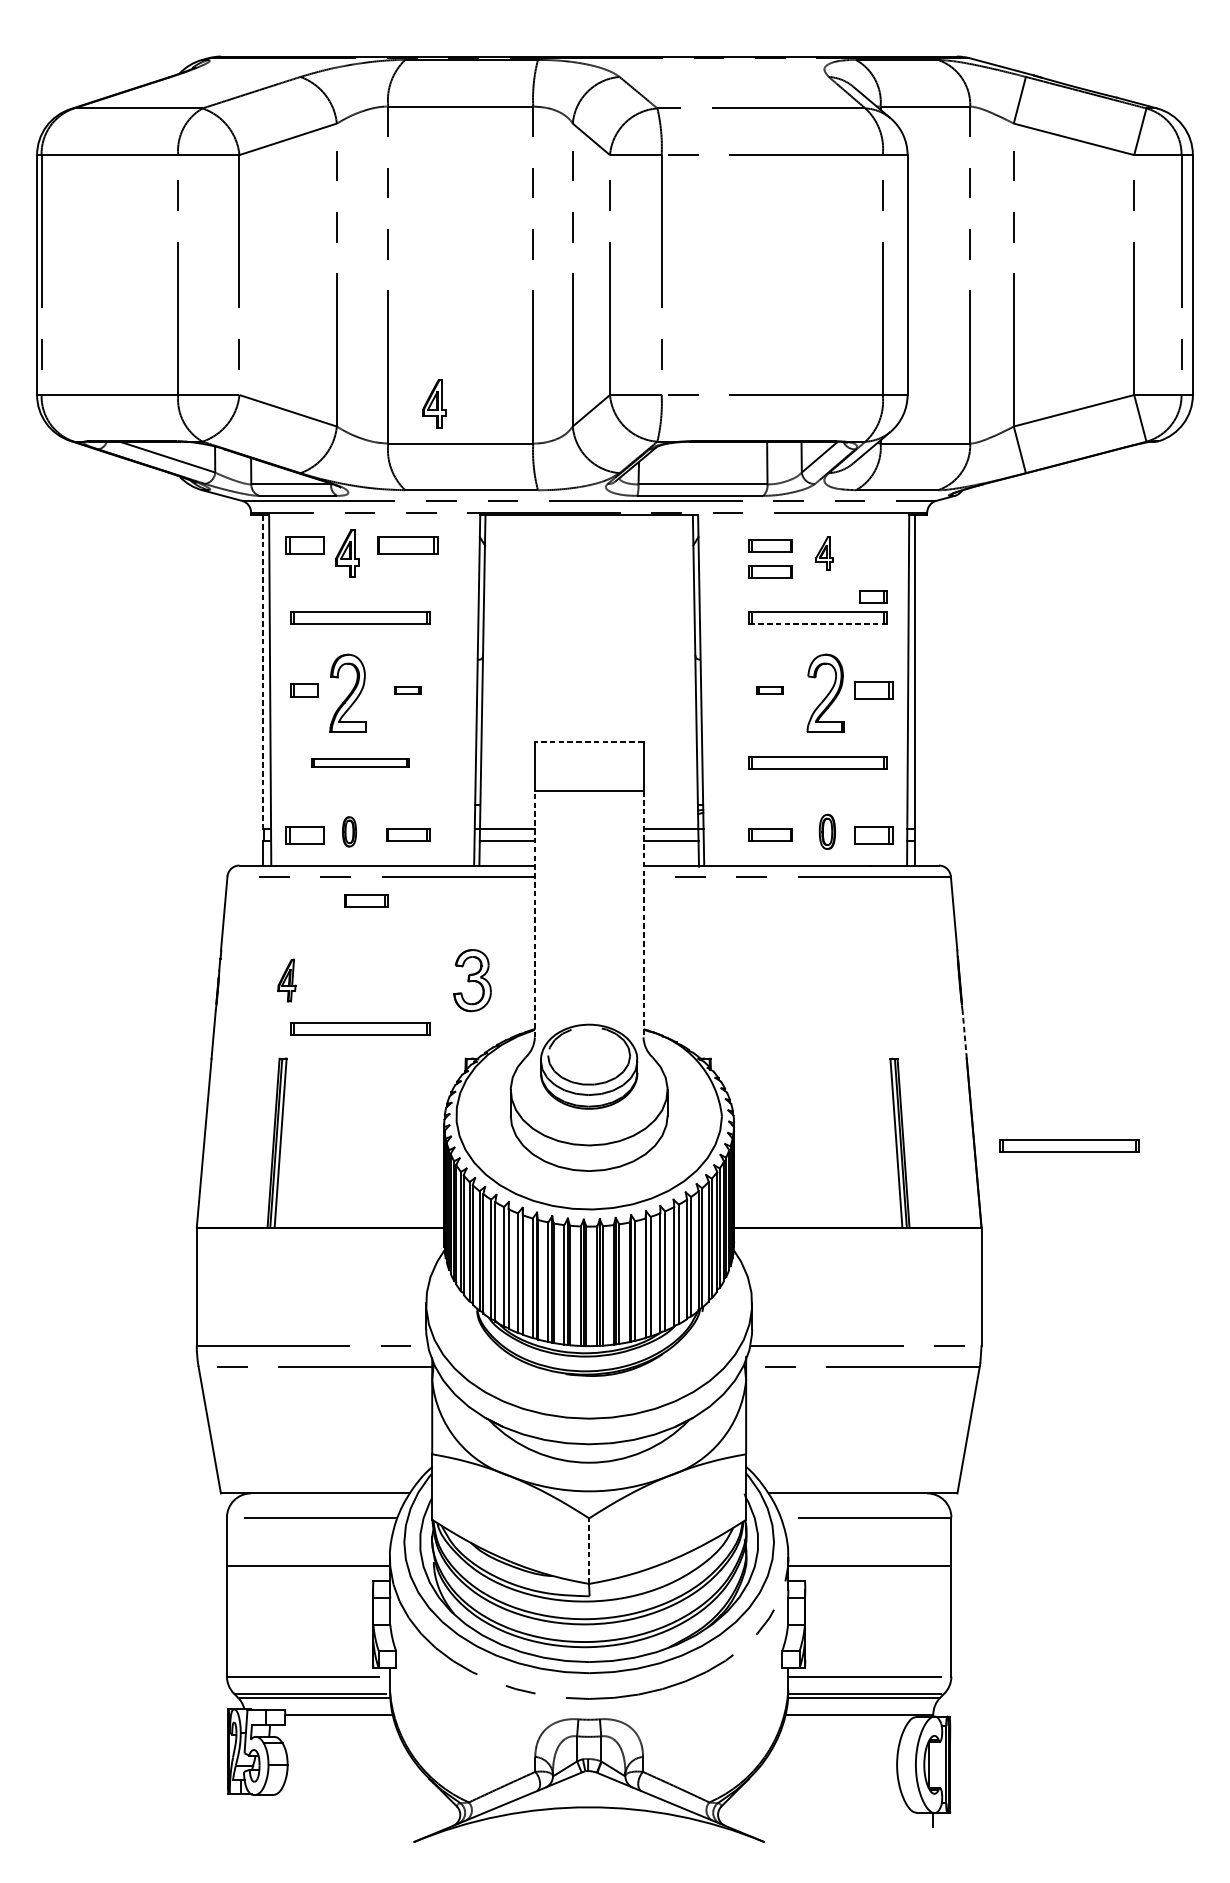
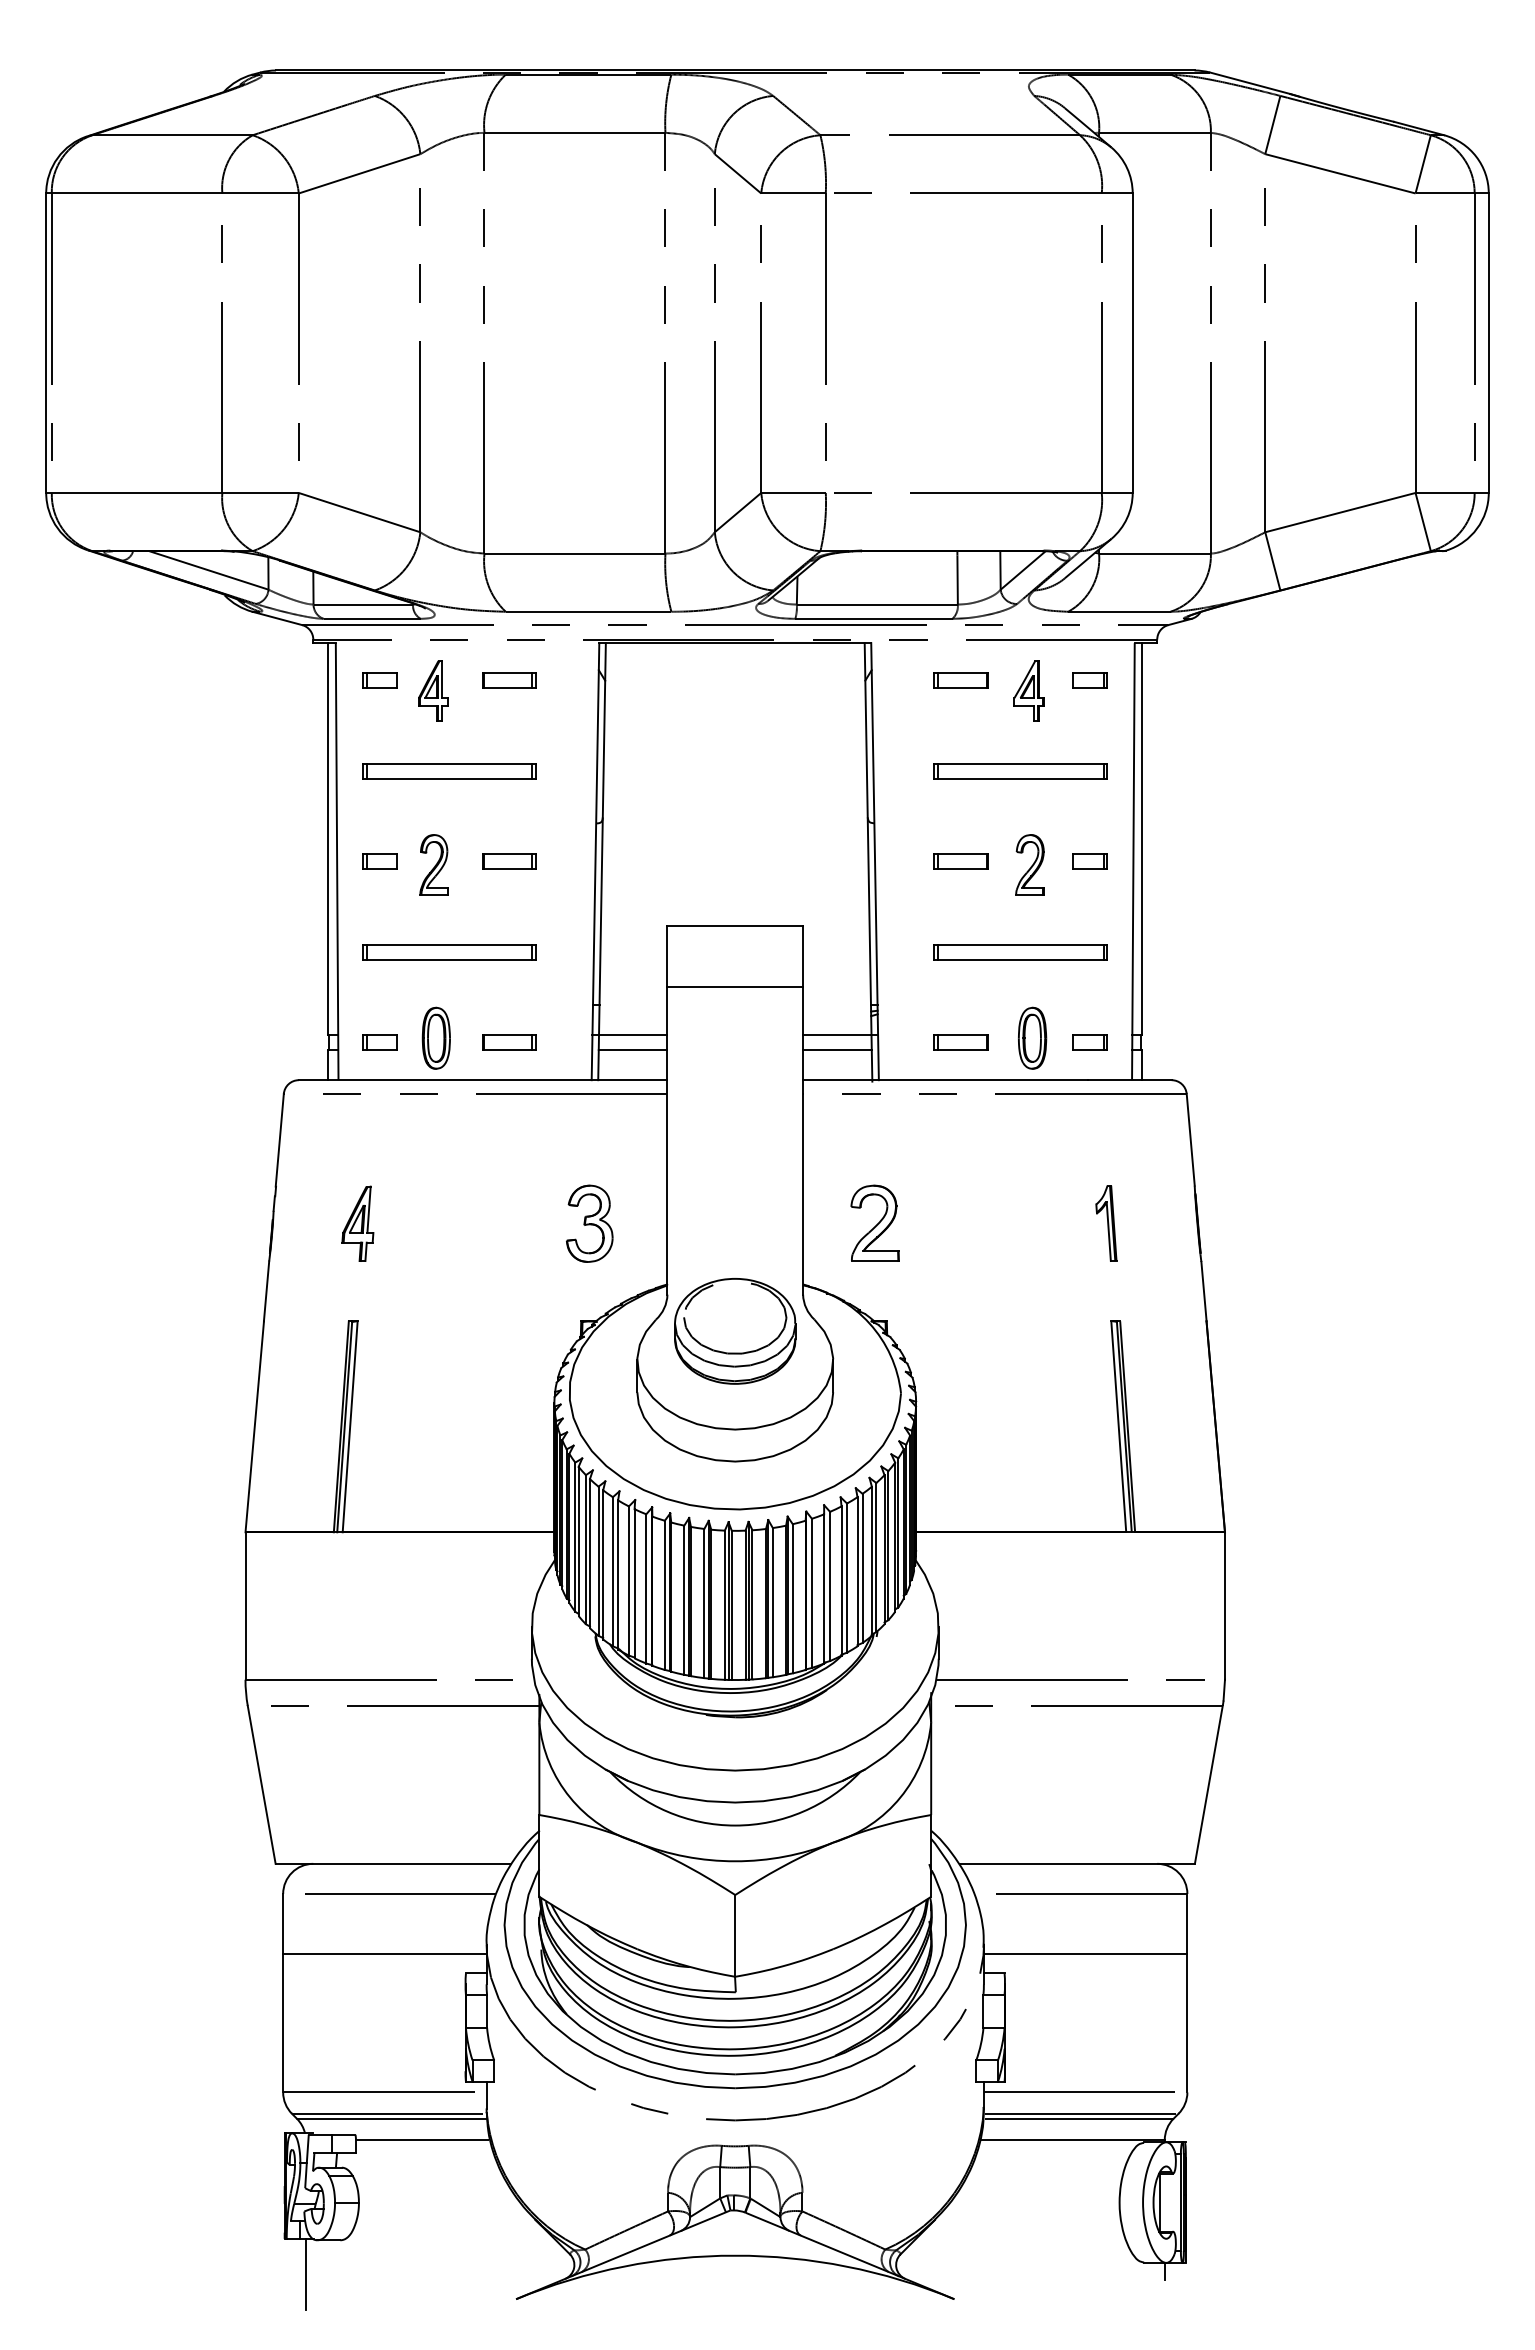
part: (434, 403) -> (542, 503), removed
part: (304, 545) -> (379, 680), size x0.71
part: (408, 545) -> (509, 680), size x0.71
part: (824, 553) -> (1028, 690), size x1.43
part: (769, 571) -> (960, 713), removed
part: (872, 596) -> (1089, 680), moved
line: (817, 623) -> (1020, 778), dashed -> solid
line: (263, 672) -> (328, 839), dashed -> solid
part: (408, 690) -> (509, 861), size x1.67
part: (769, 690) -> (960, 861), size x1.67
part: (872, 690) -> (1089, 861), size x0.71
part: (347, 692) -> (433, 864), size x0.62
part: (824, 692) -> (1029, 864), size x0.62
line: (589, 741) -> (735, 925), dashed -> solid
part: (360, 763) -> (449, 952), size x1.43
part: (349, 831) -> (435, 1037), size x1.67
part: (827, 831) -> (1032, 1037), size x1.43
part: (304, 835) -> (379, 1042), size x0.71
part: (872, 835) -> (1089, 1042), size x0.71
part: (366, 901) -> (457, 1124), removed
line: (534, 914) -> (667, 1141), dashed -> solid
line: (643, 914) -> (803, 1141), dashed -> solid
part: (700, 979) -> (874, 1222), added
part: (286, 980) -> (357, 1223), size x1.43
part: (886, 980) -> (1106, 1223), added
part: (360, 1029) -> (449, 1284), removed
line: (965, 1034) -> (1204, 1291), dashed -> solid
part: (1069, 1146) -> (1334, 1430), removed
line: (589, 1550) -> (735, 1935), dashed -> solid
line: (244, 1822) -> (305, 2274), added

